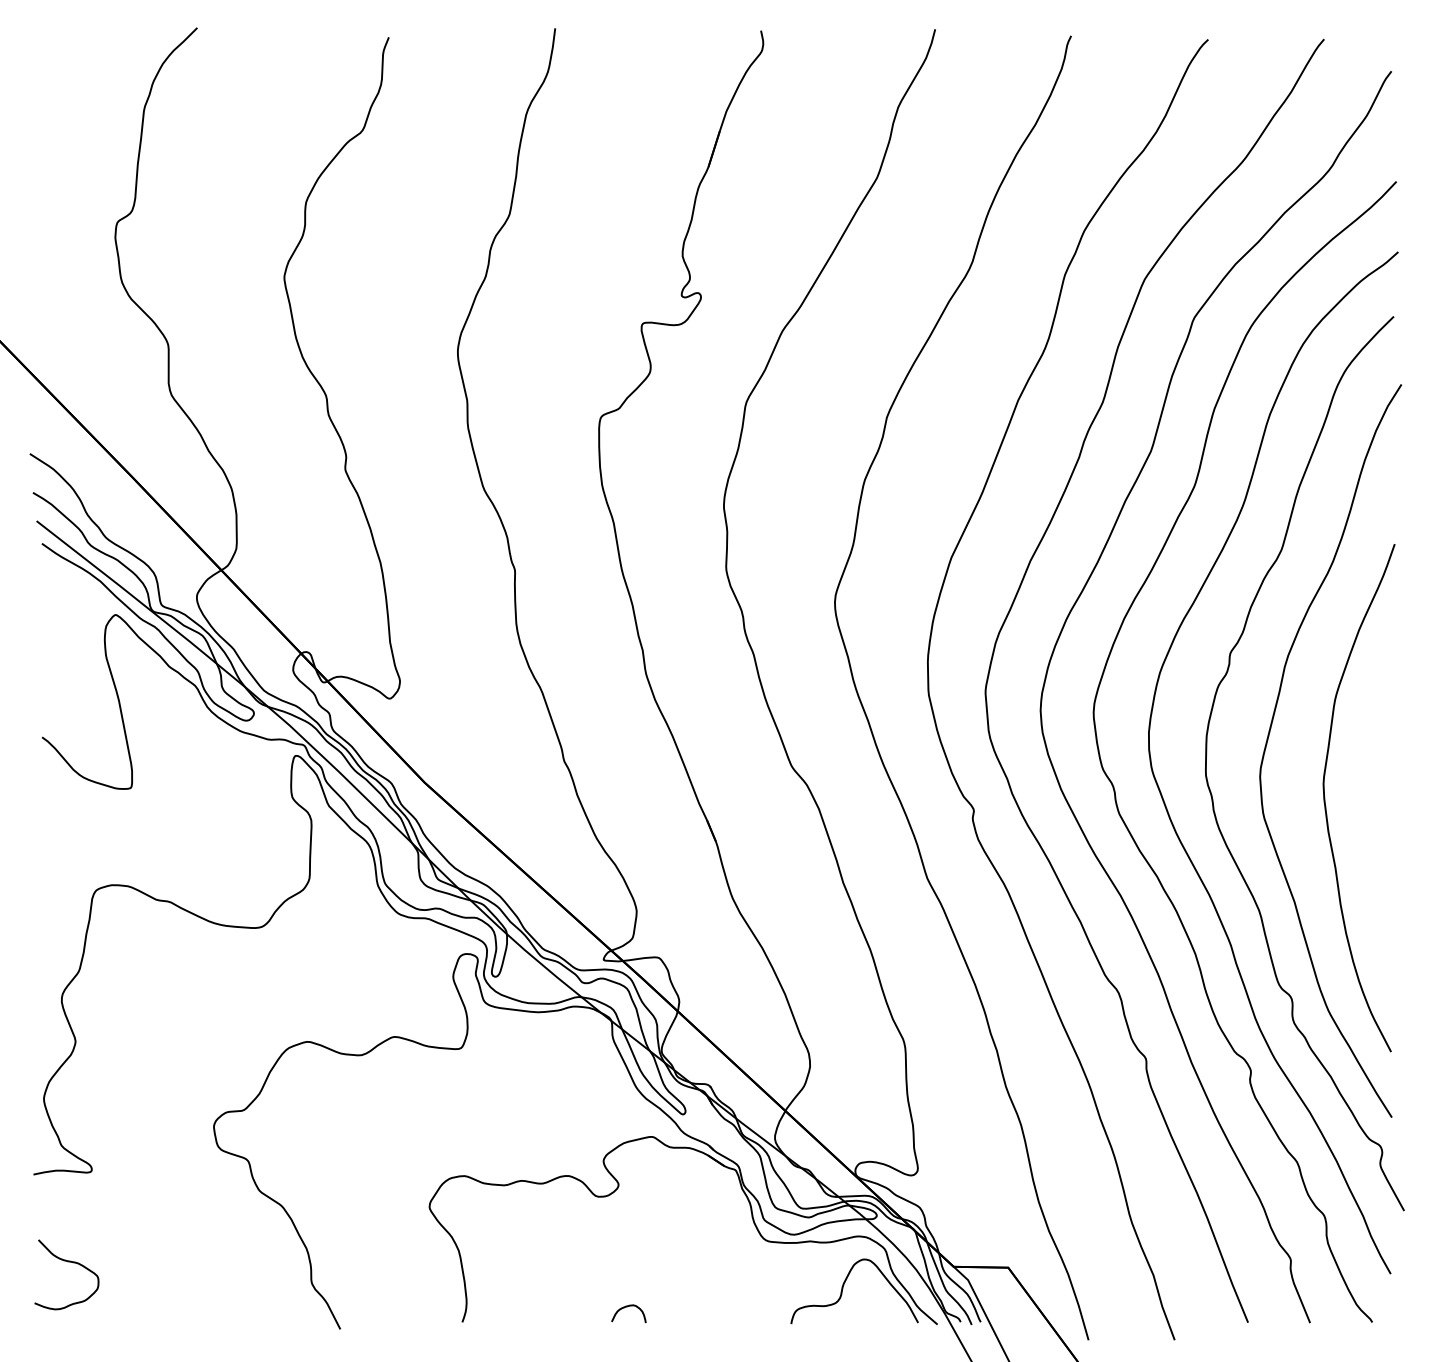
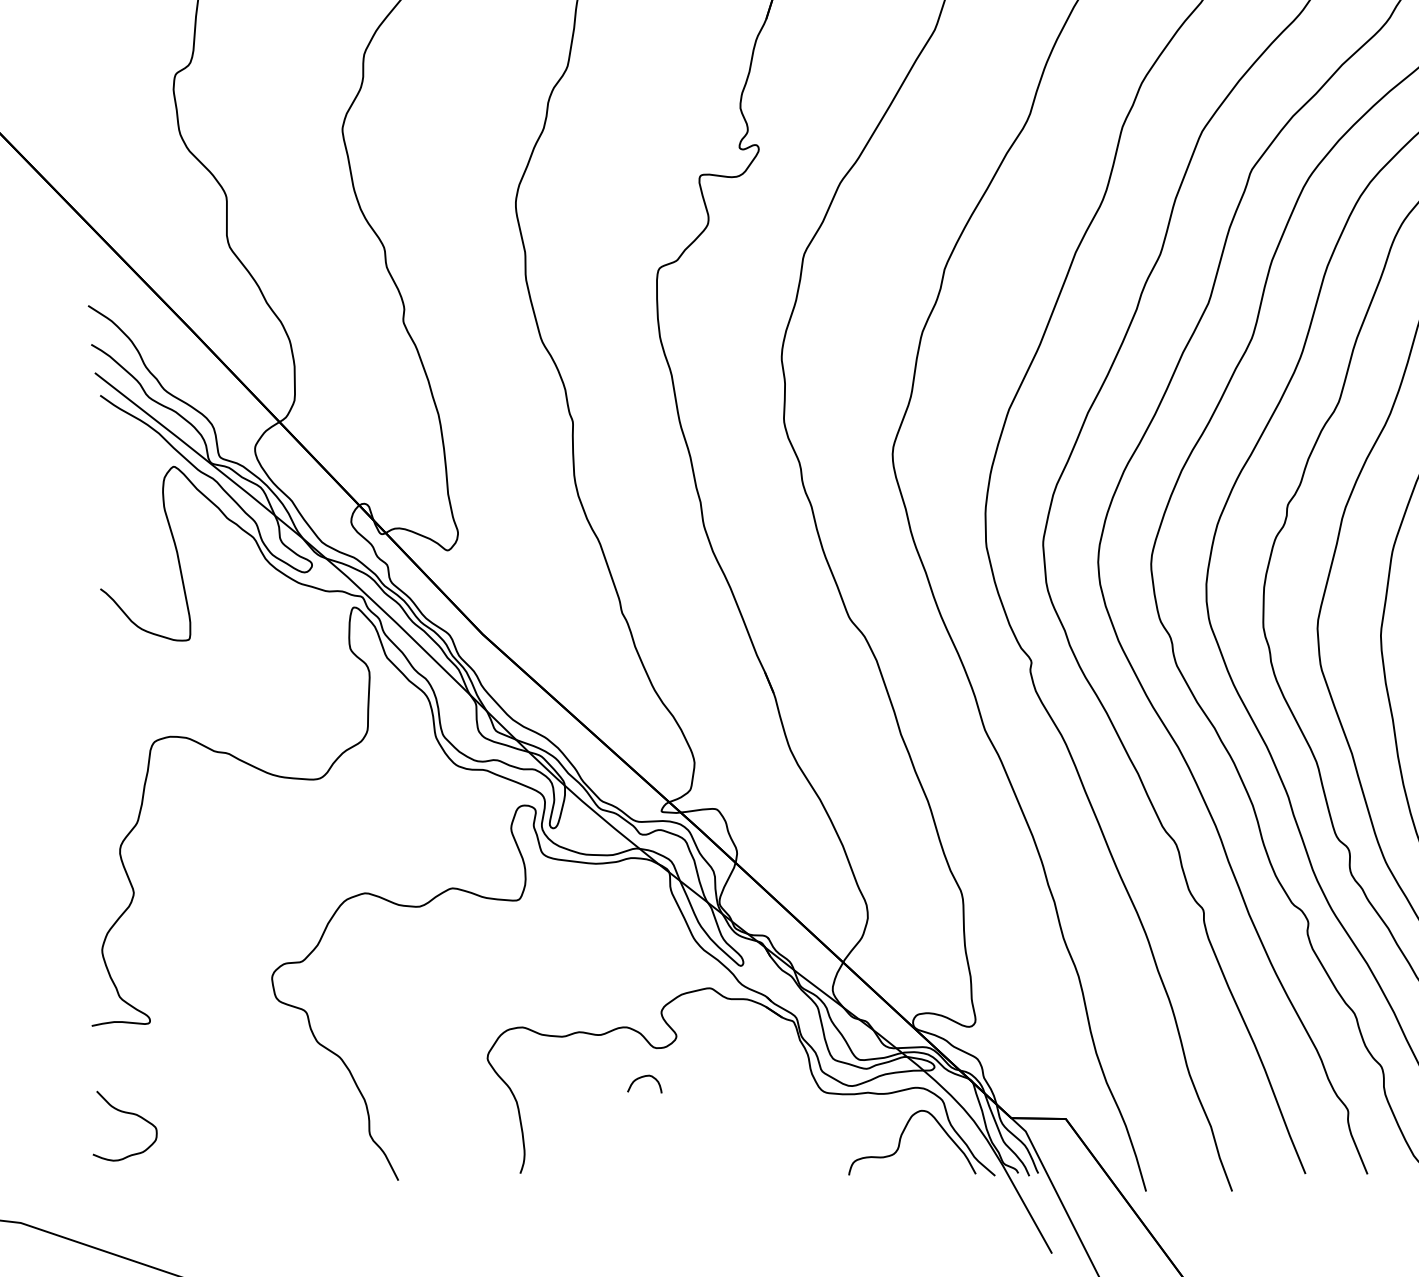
curve: (627, 1307) -> (643, 1077), moved

